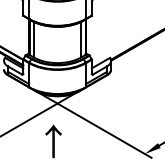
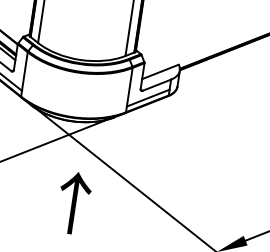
text: (53, 141) -> (73, 203), moved

